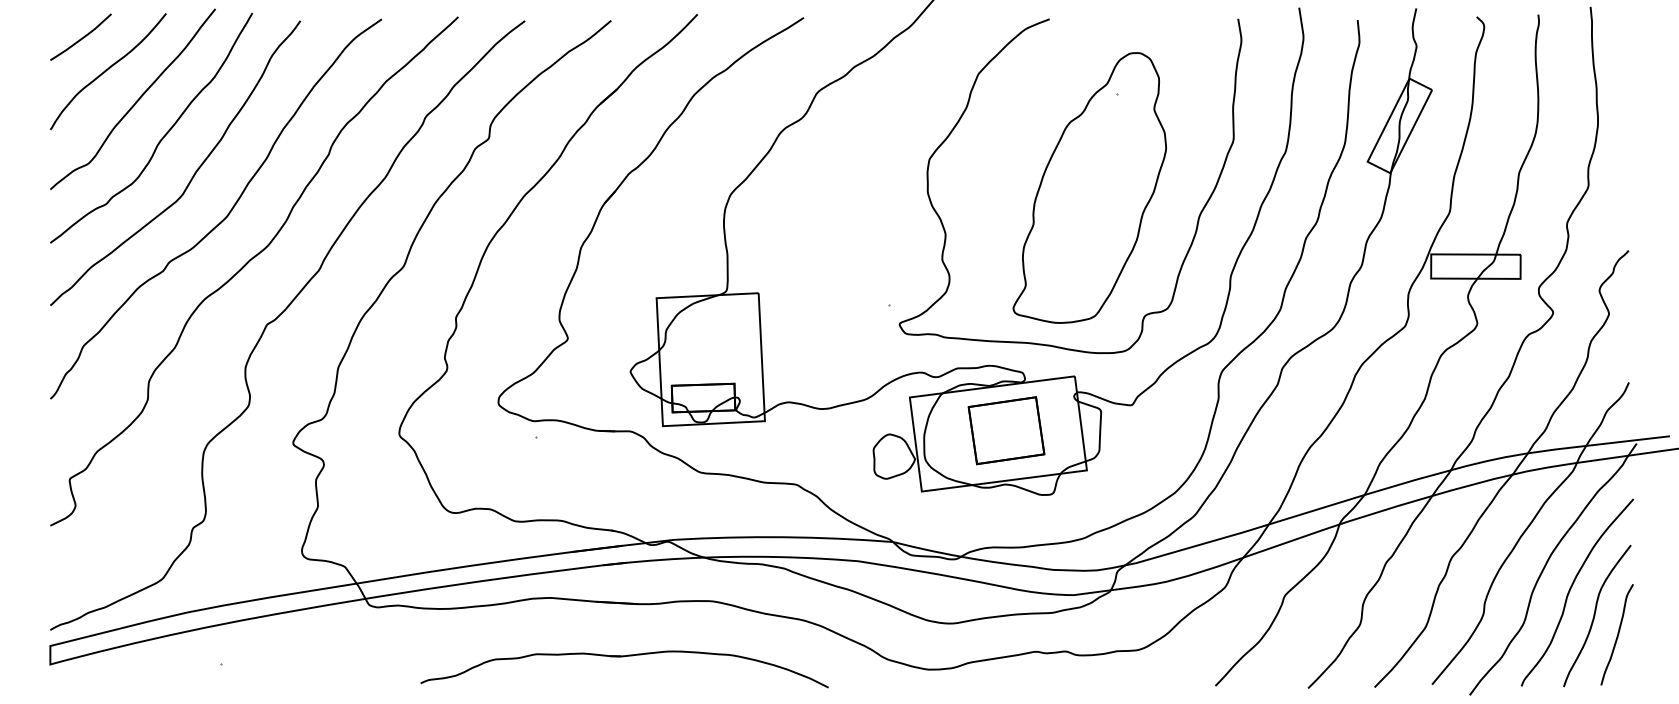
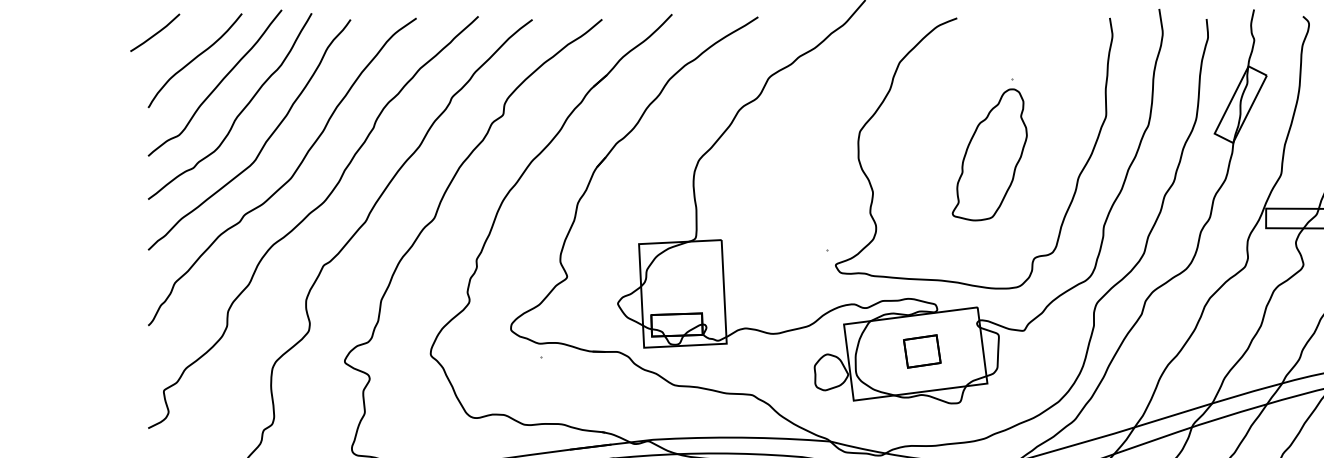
curve: (81, 37) -> (155, 33), moved
part: (1089, 187) -> (989, 154), size x0.6
part: (1006, 430) -> (922, 351), size x0.6

